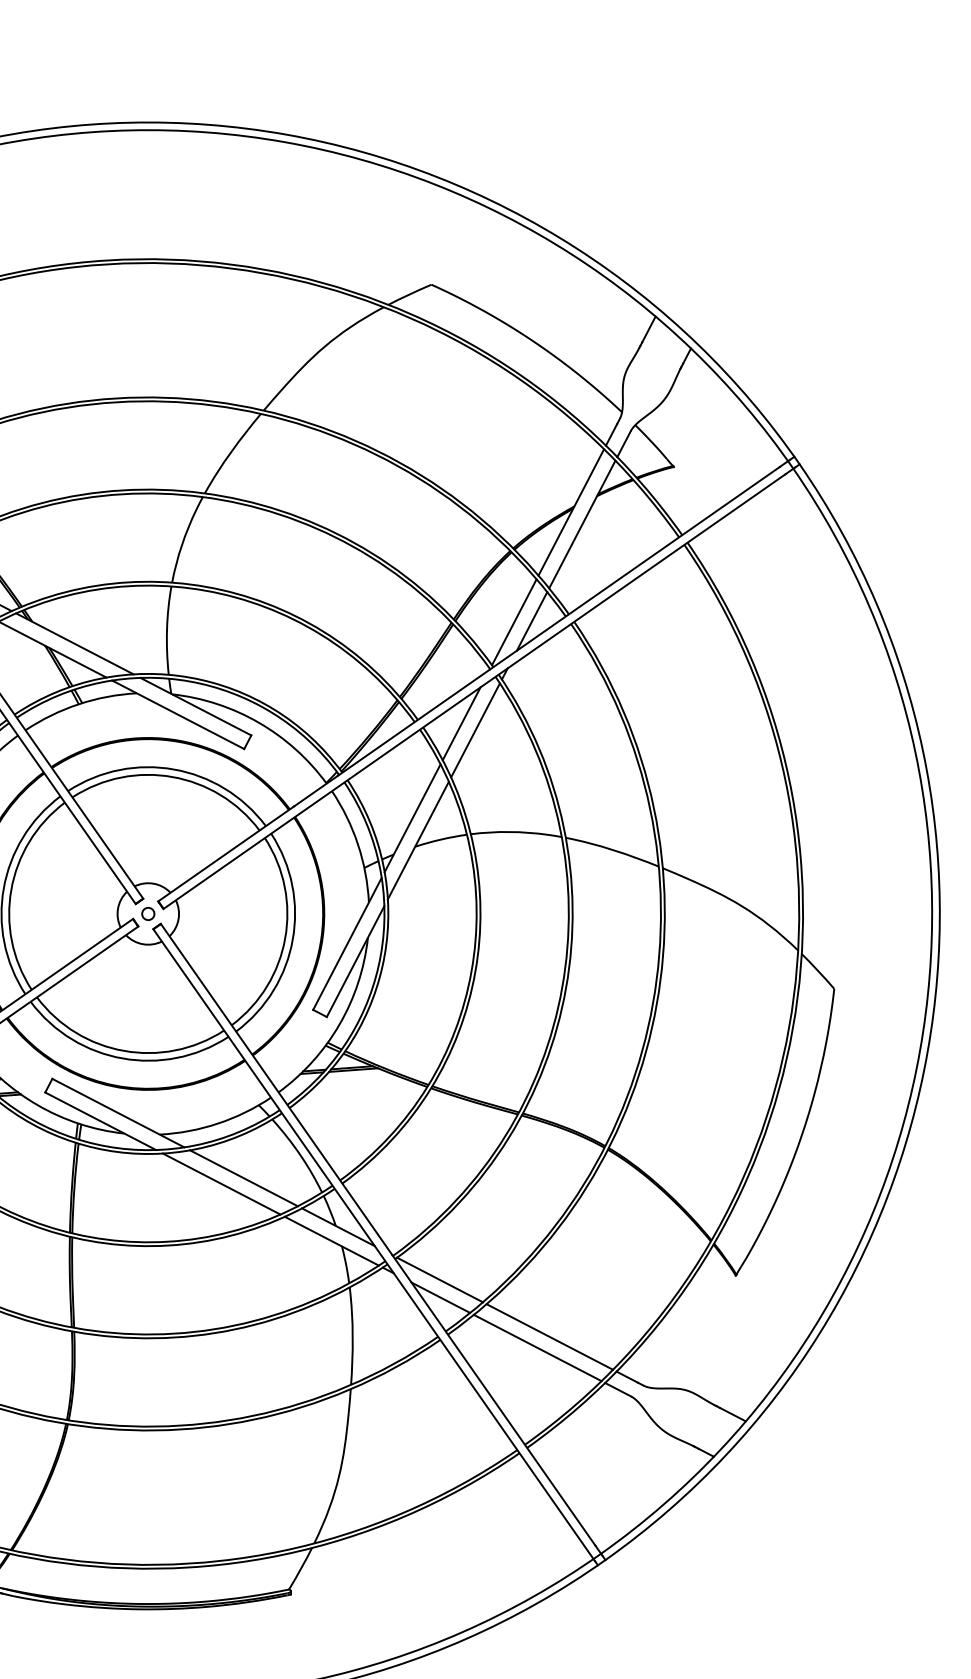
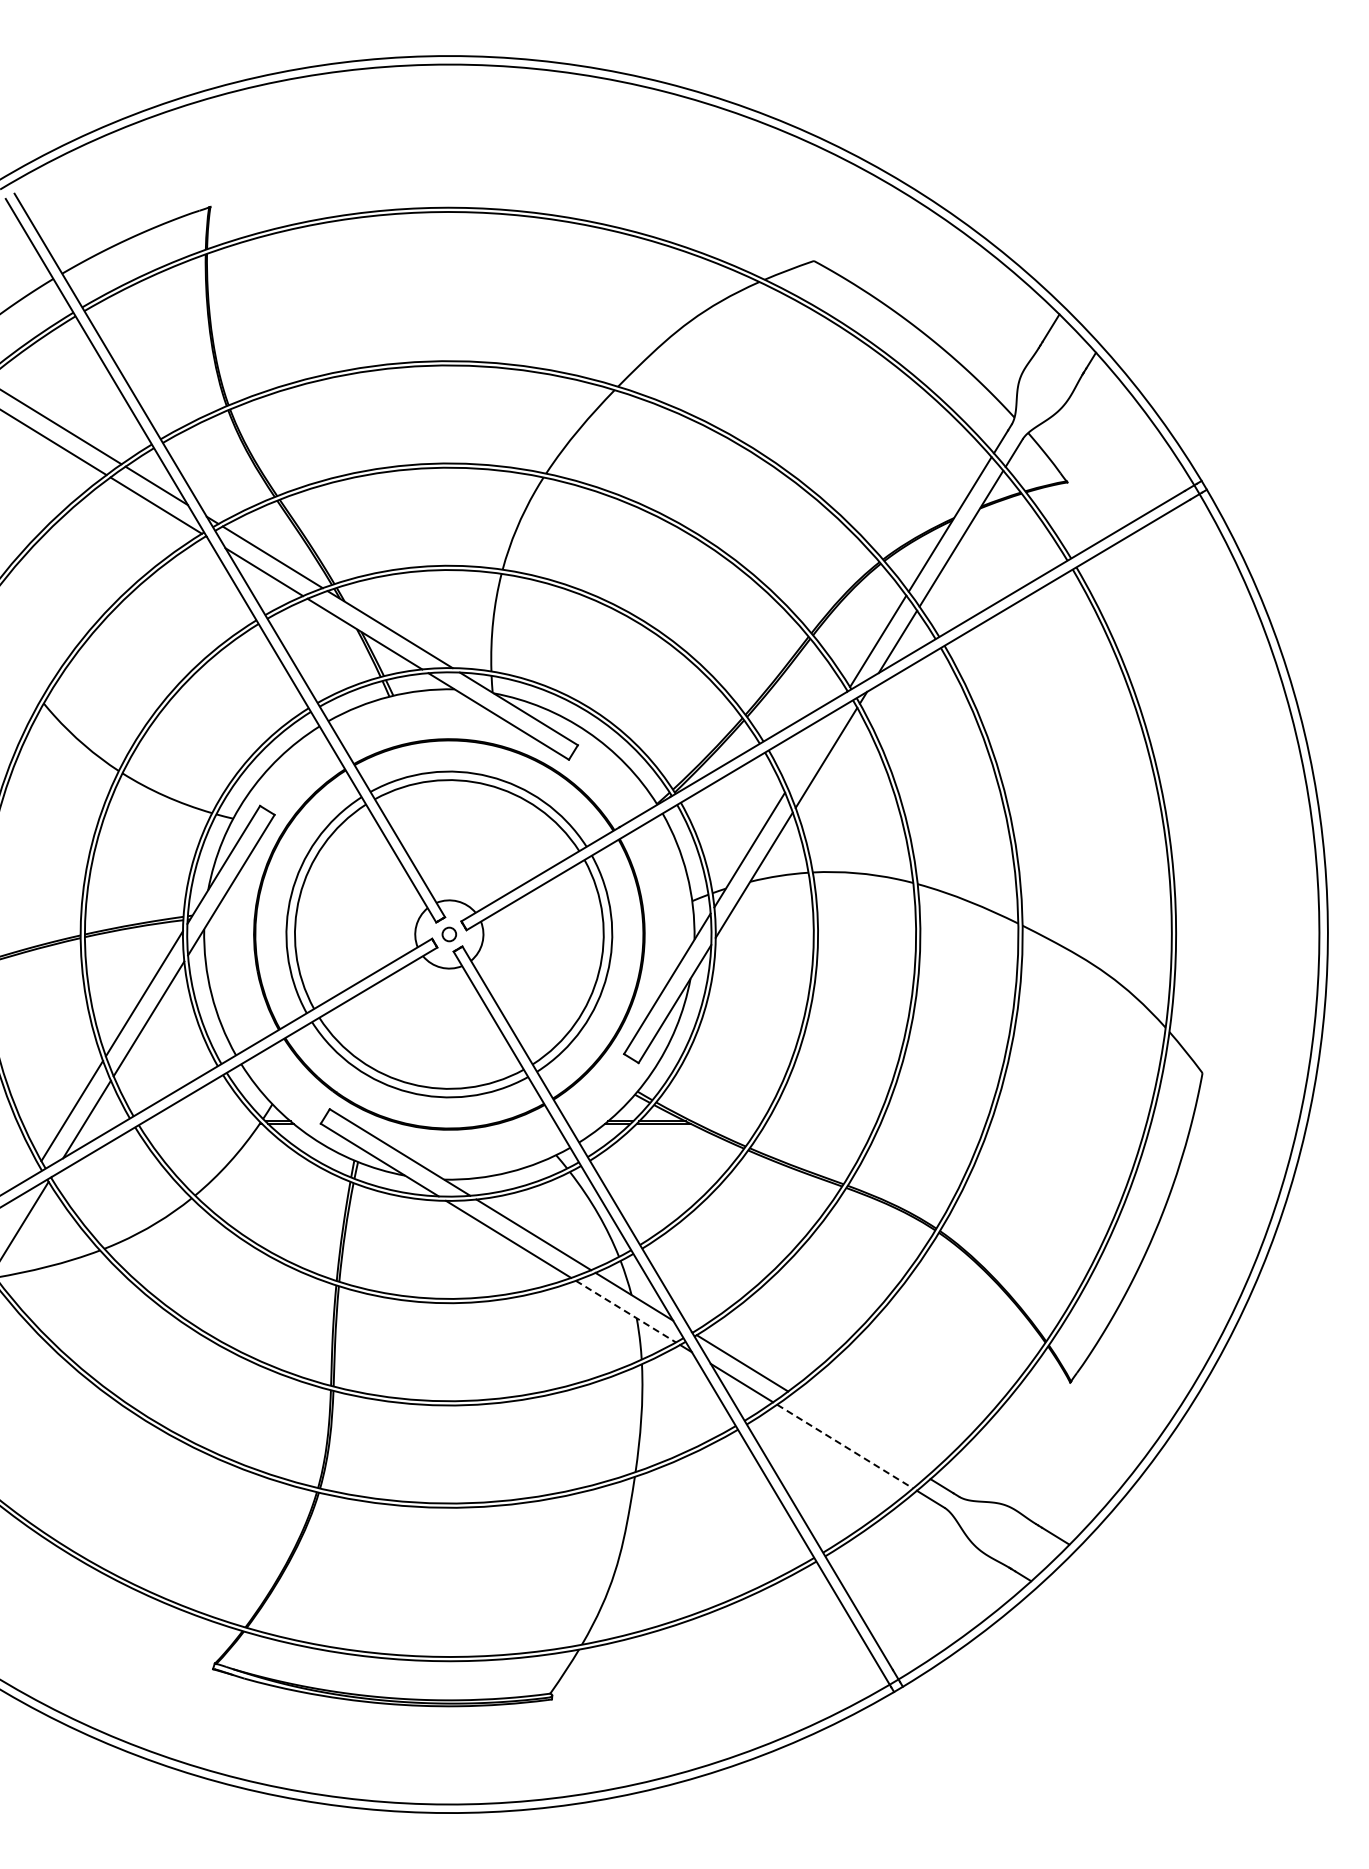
line: (461, 723) -> (811, 749), removed
line: (331, 1241) -> (625, 1311), solid -> dashed
line: (549, 1336) -> (859, 1434), removed
line: (538, 1347) -> (845, 1446), solid -> dashed

